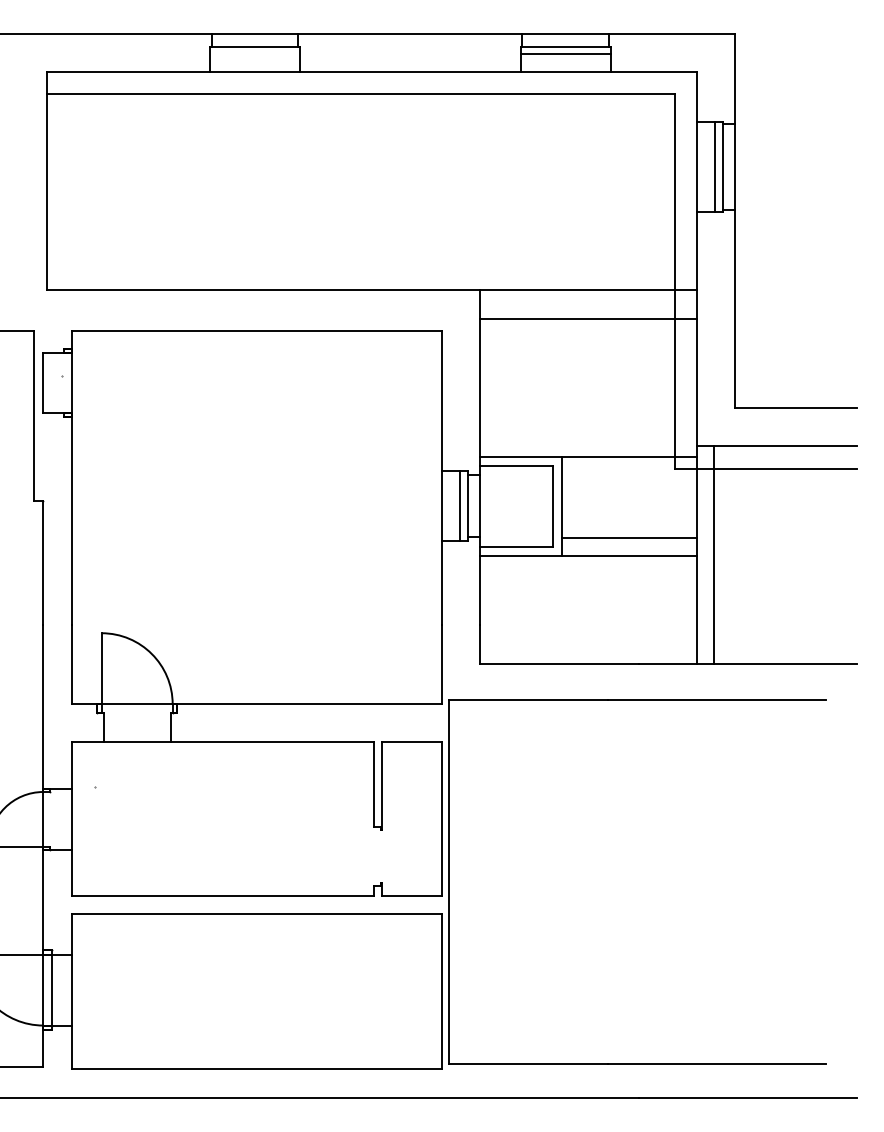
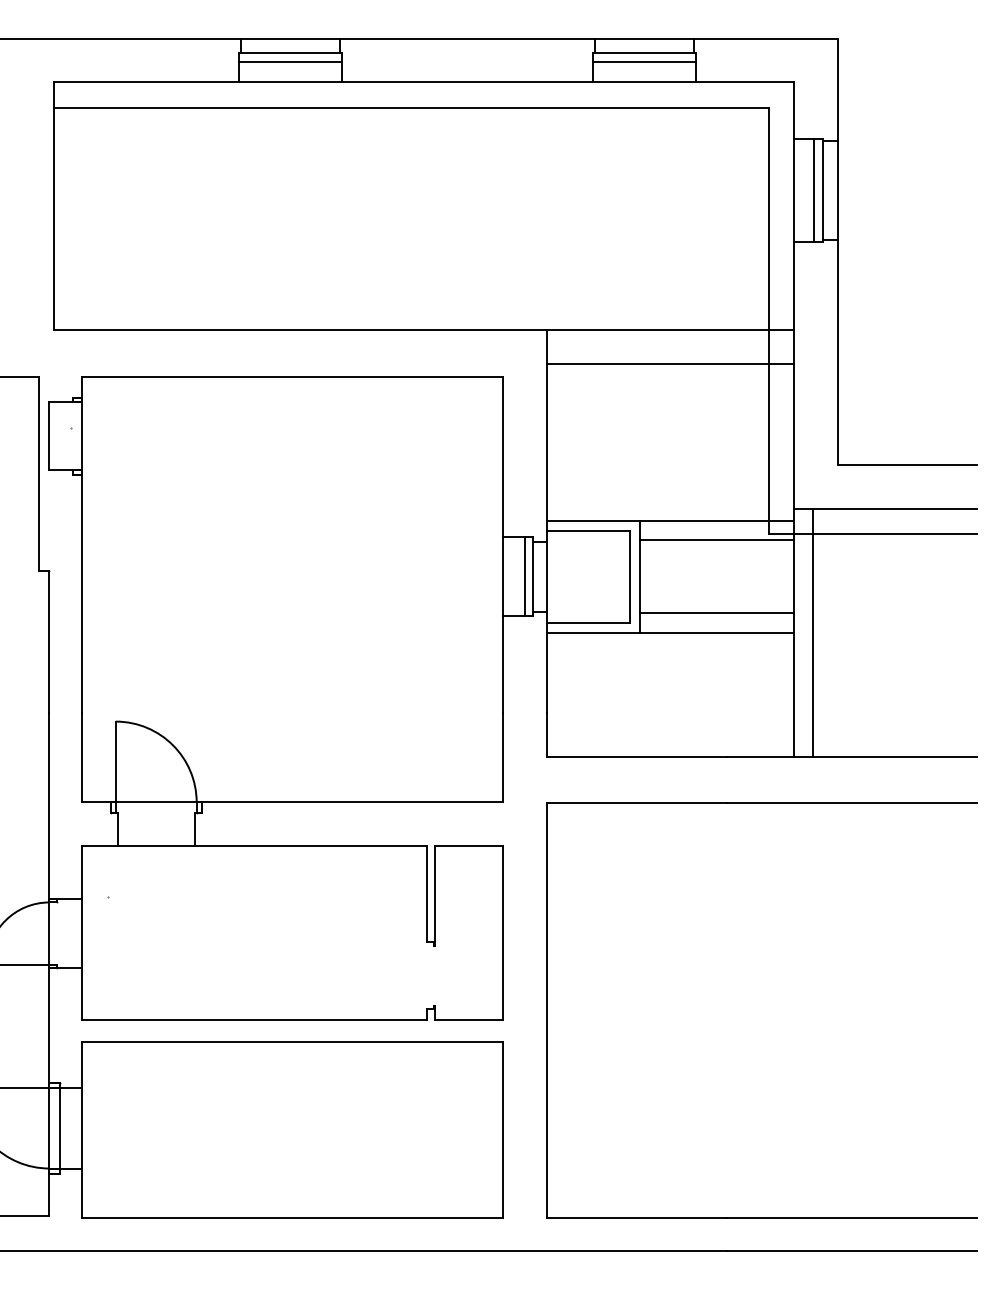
line: (254, 54) -> (289, 62), added
line: (629, 474) -> (717, 540), added
part: (637, 700) -> (761, 803), moved

